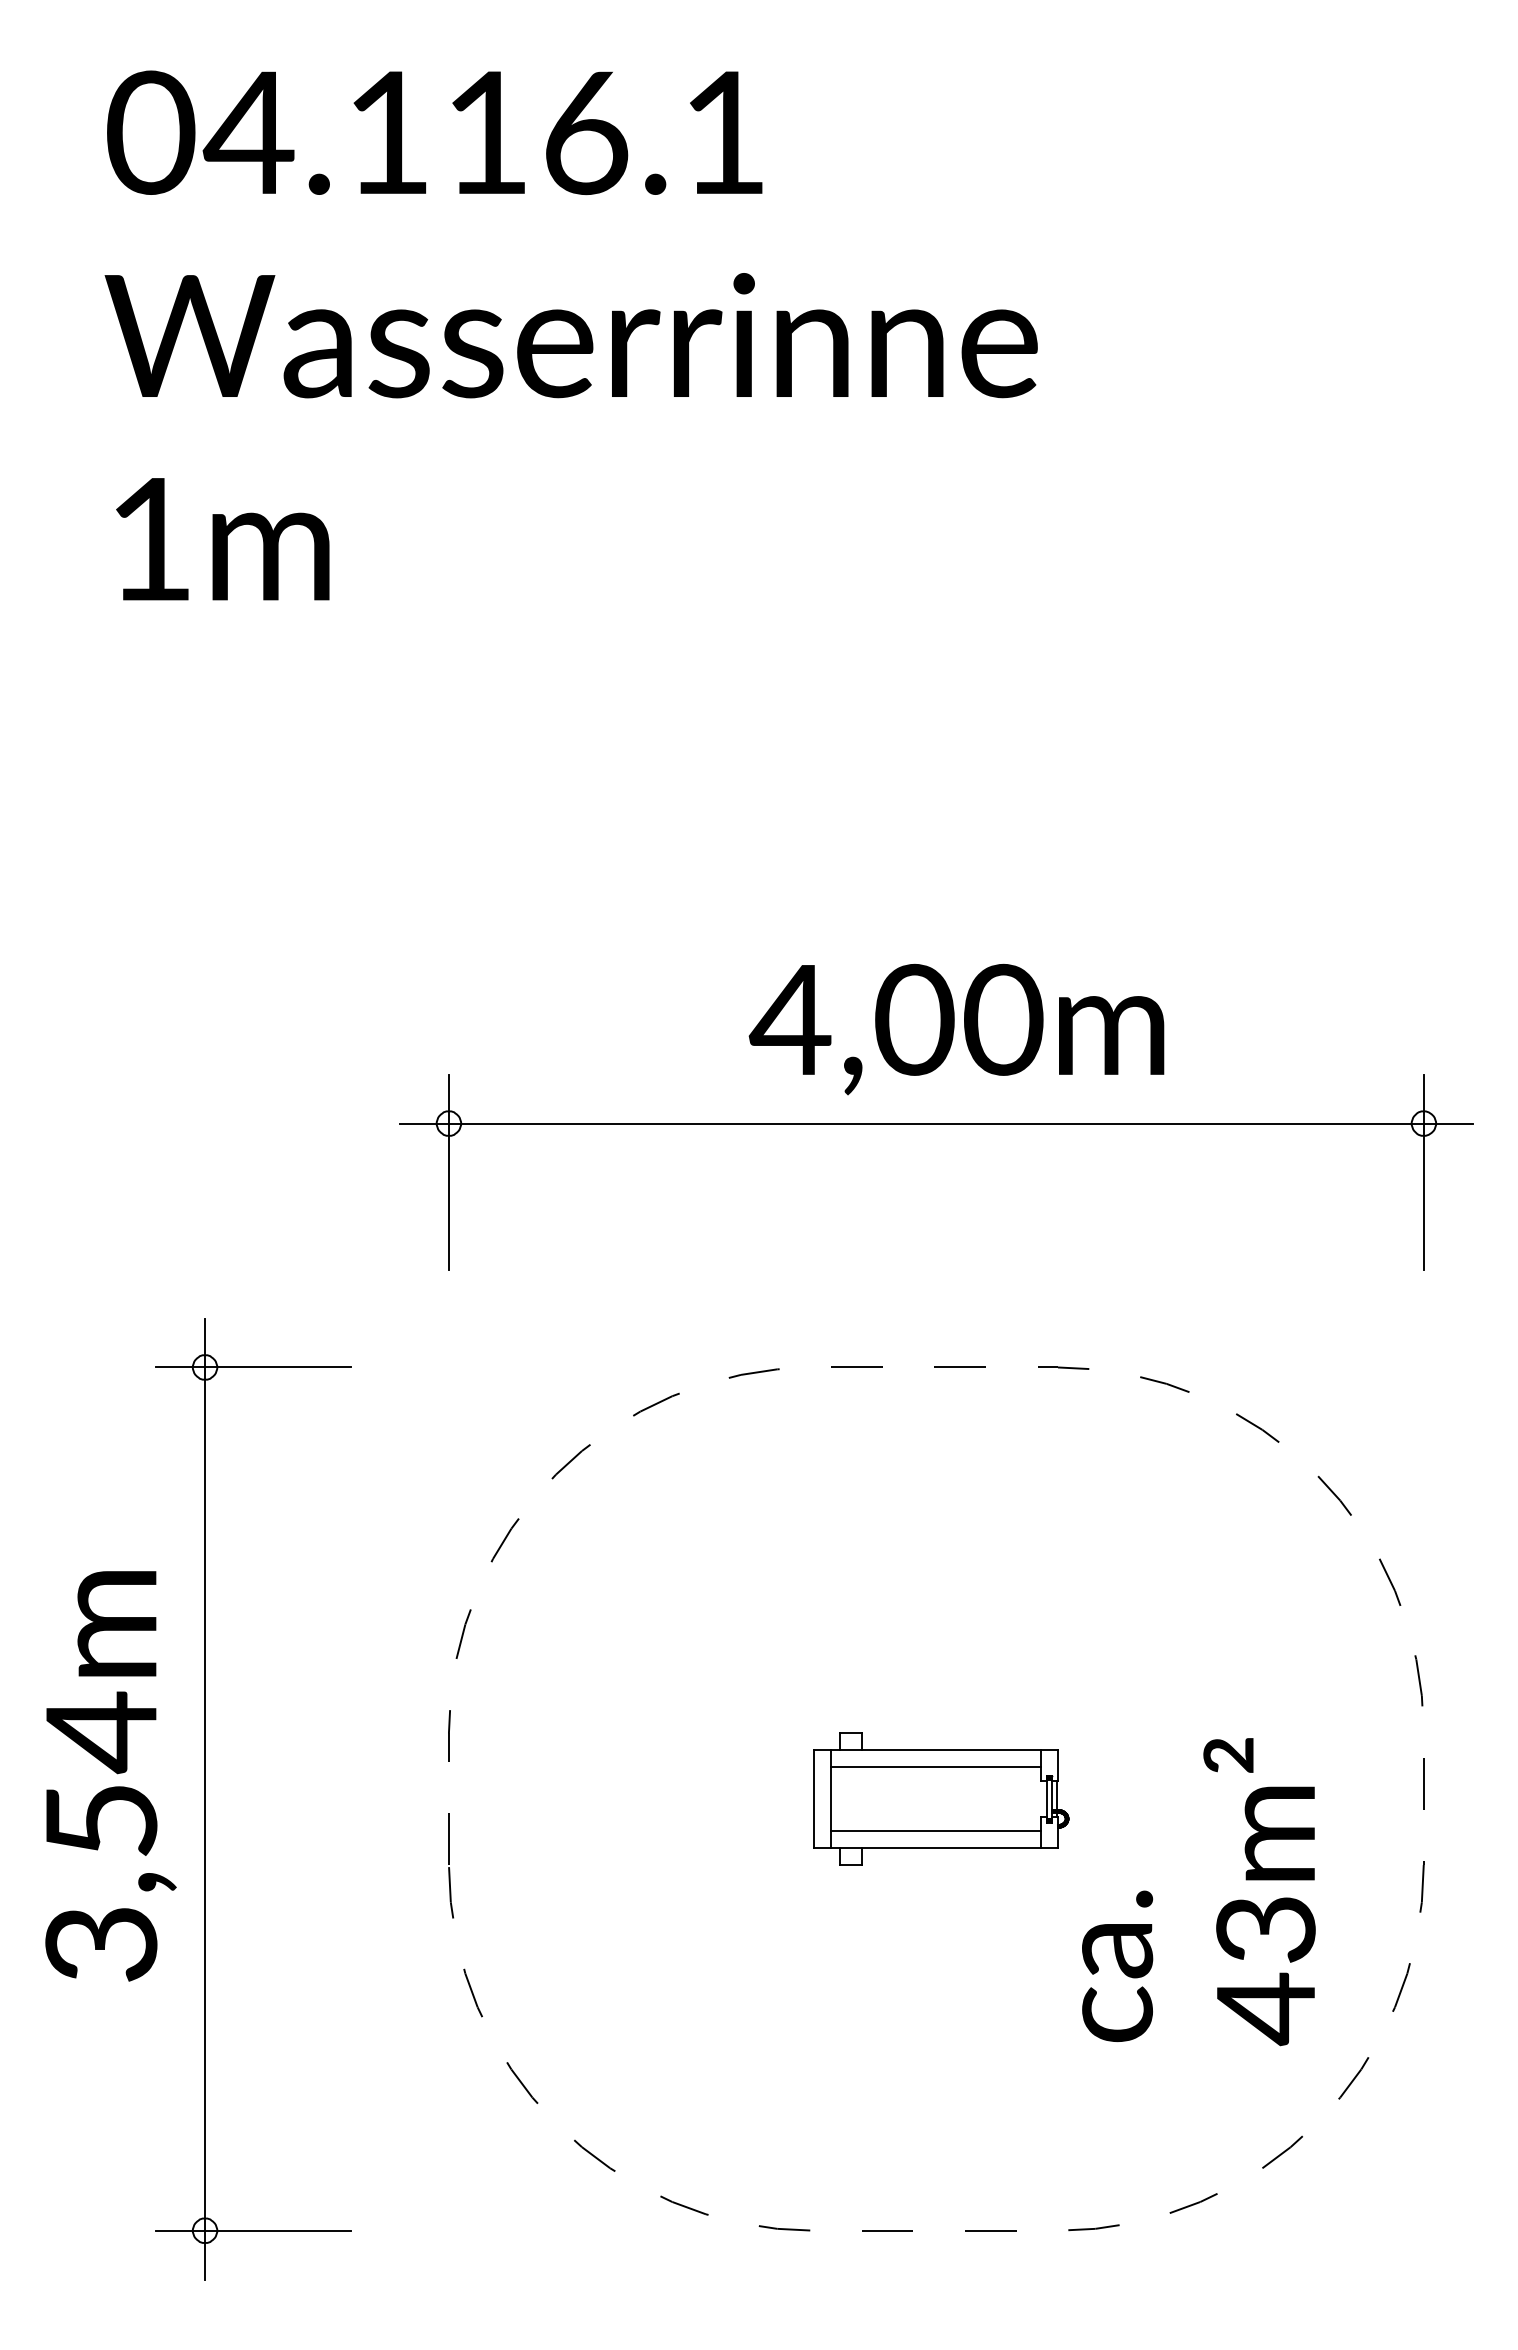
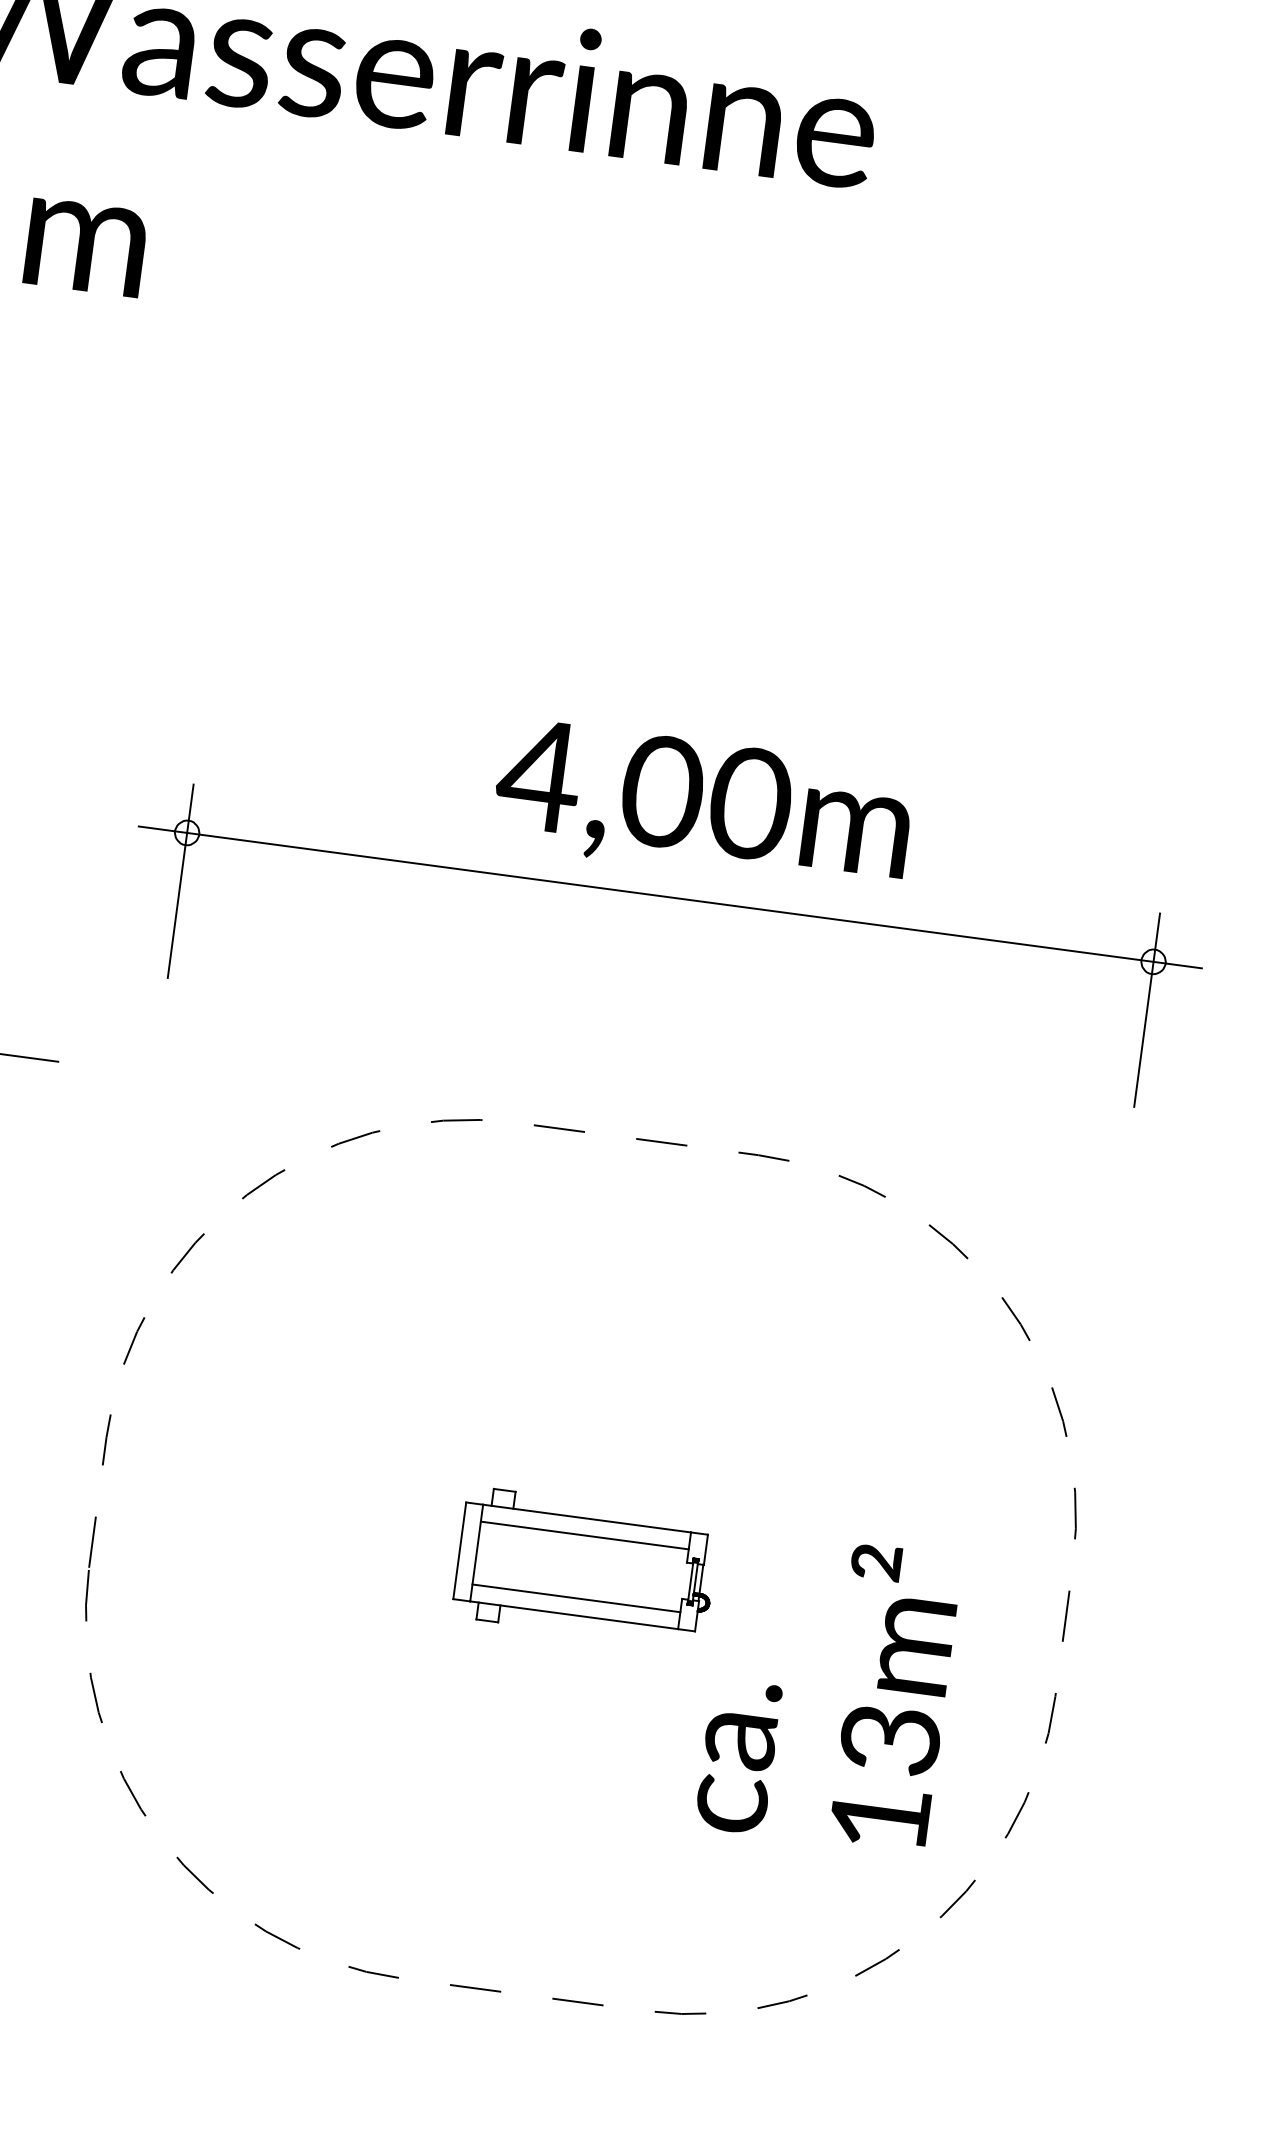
text: (1265, 2009) -> (879, 1819), 43m² -> 13m²

